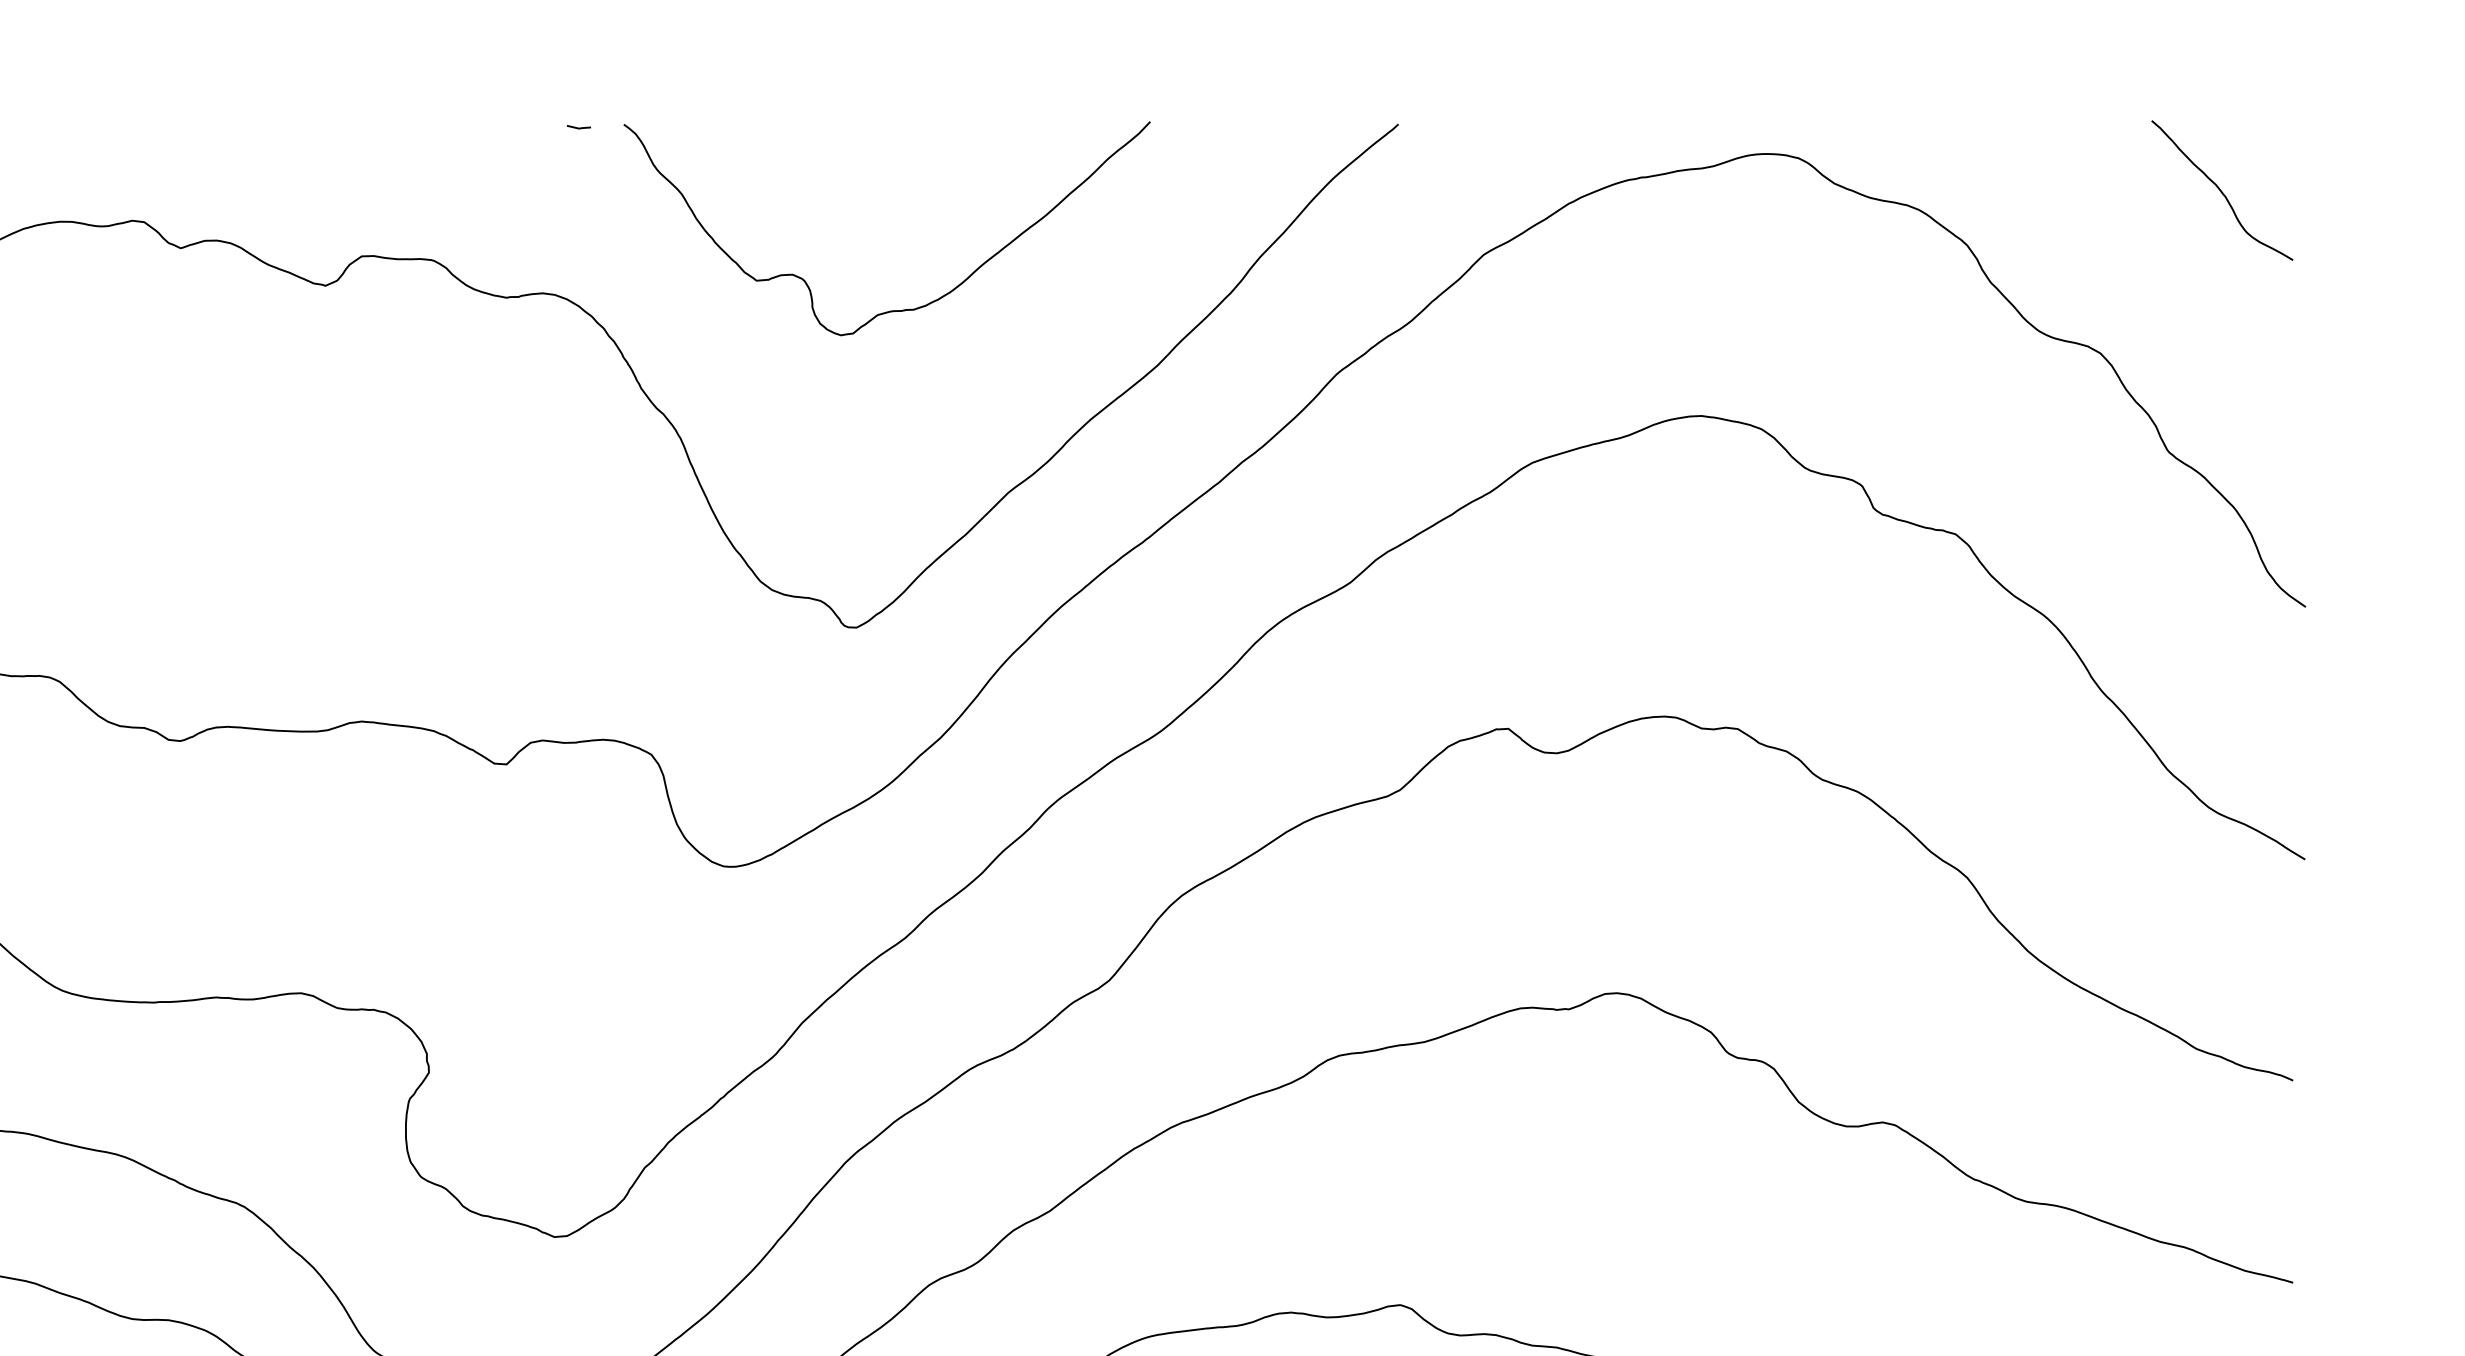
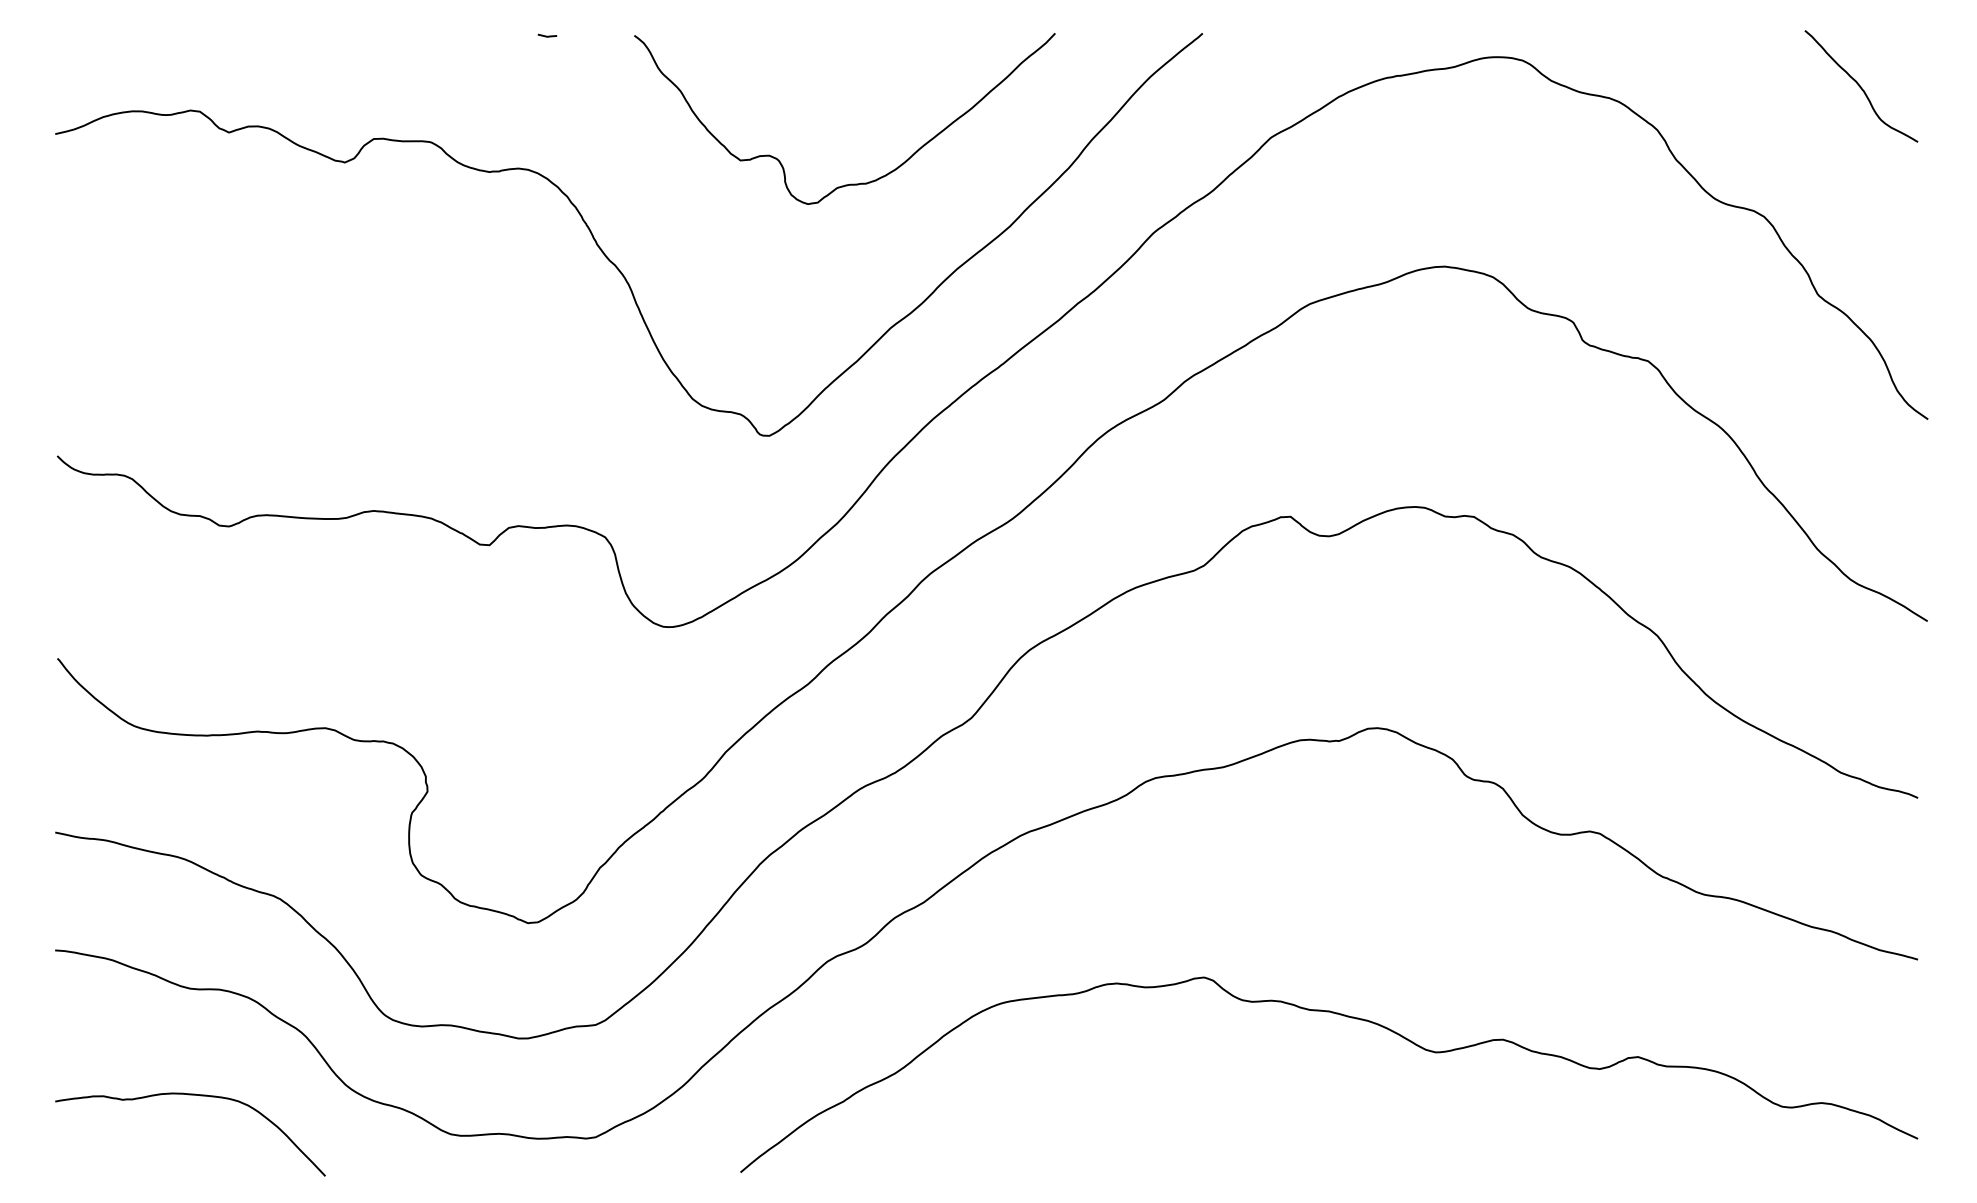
curve: (894, 309) -> (850, 183), moved

